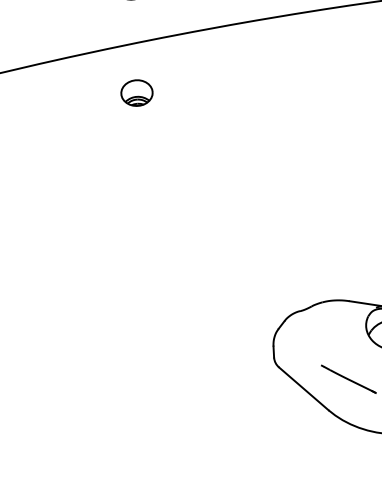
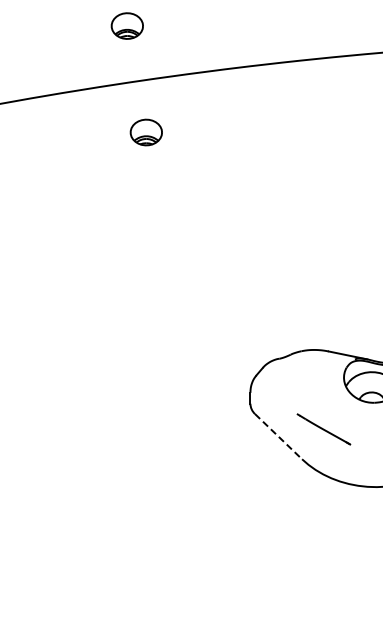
part: (136, 93) -> (145, 132), moved
line: (303, 388) -> (278, 436), solid -> dashed

